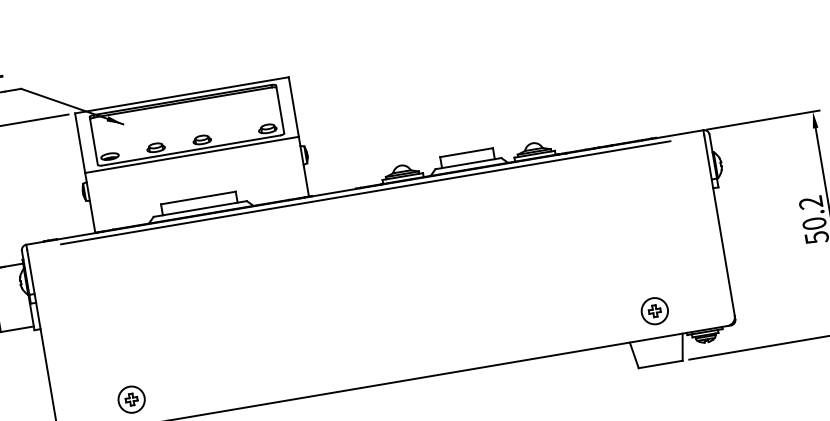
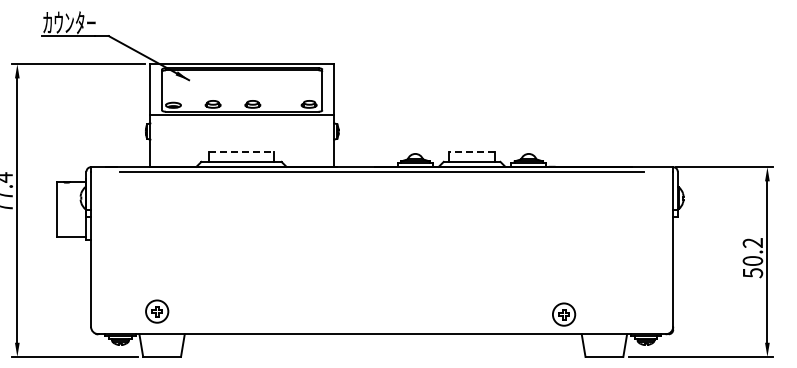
line: (467, 152) -> (472, 152), solid -> dashed
line: (198, 198) -> (241, 152), solid -> dashed
part: (655, 310) -> (564, 314), moved

